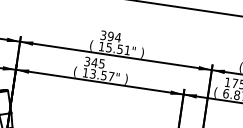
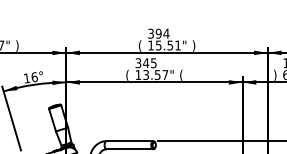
text: (126, 78) -> (181, 74), ) -> (
text: (216, 91) -> (275, 74), ( -> )

